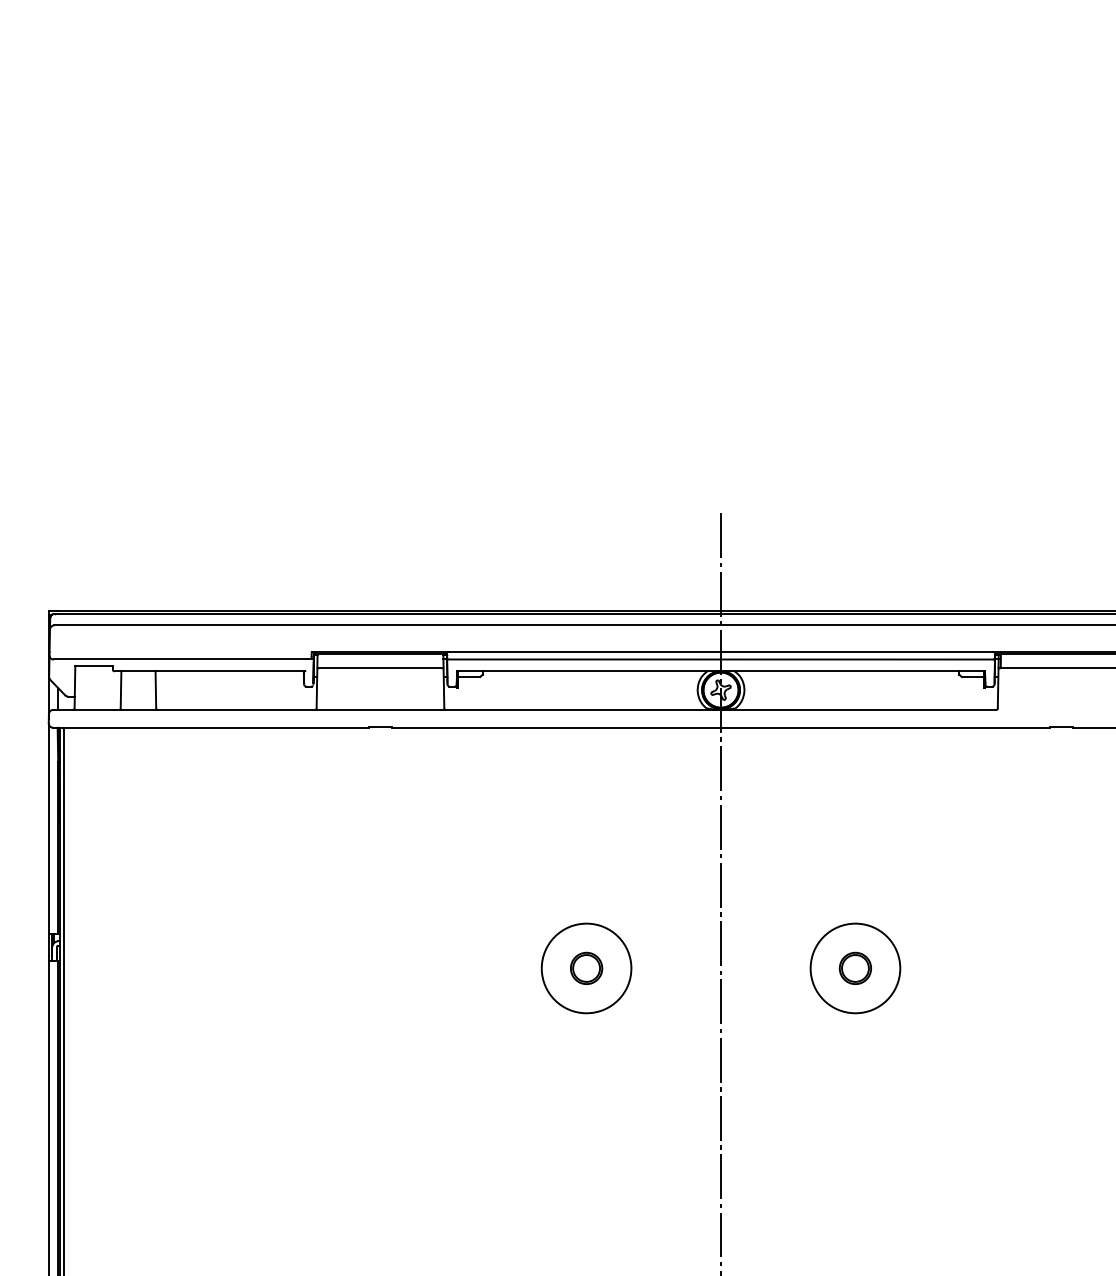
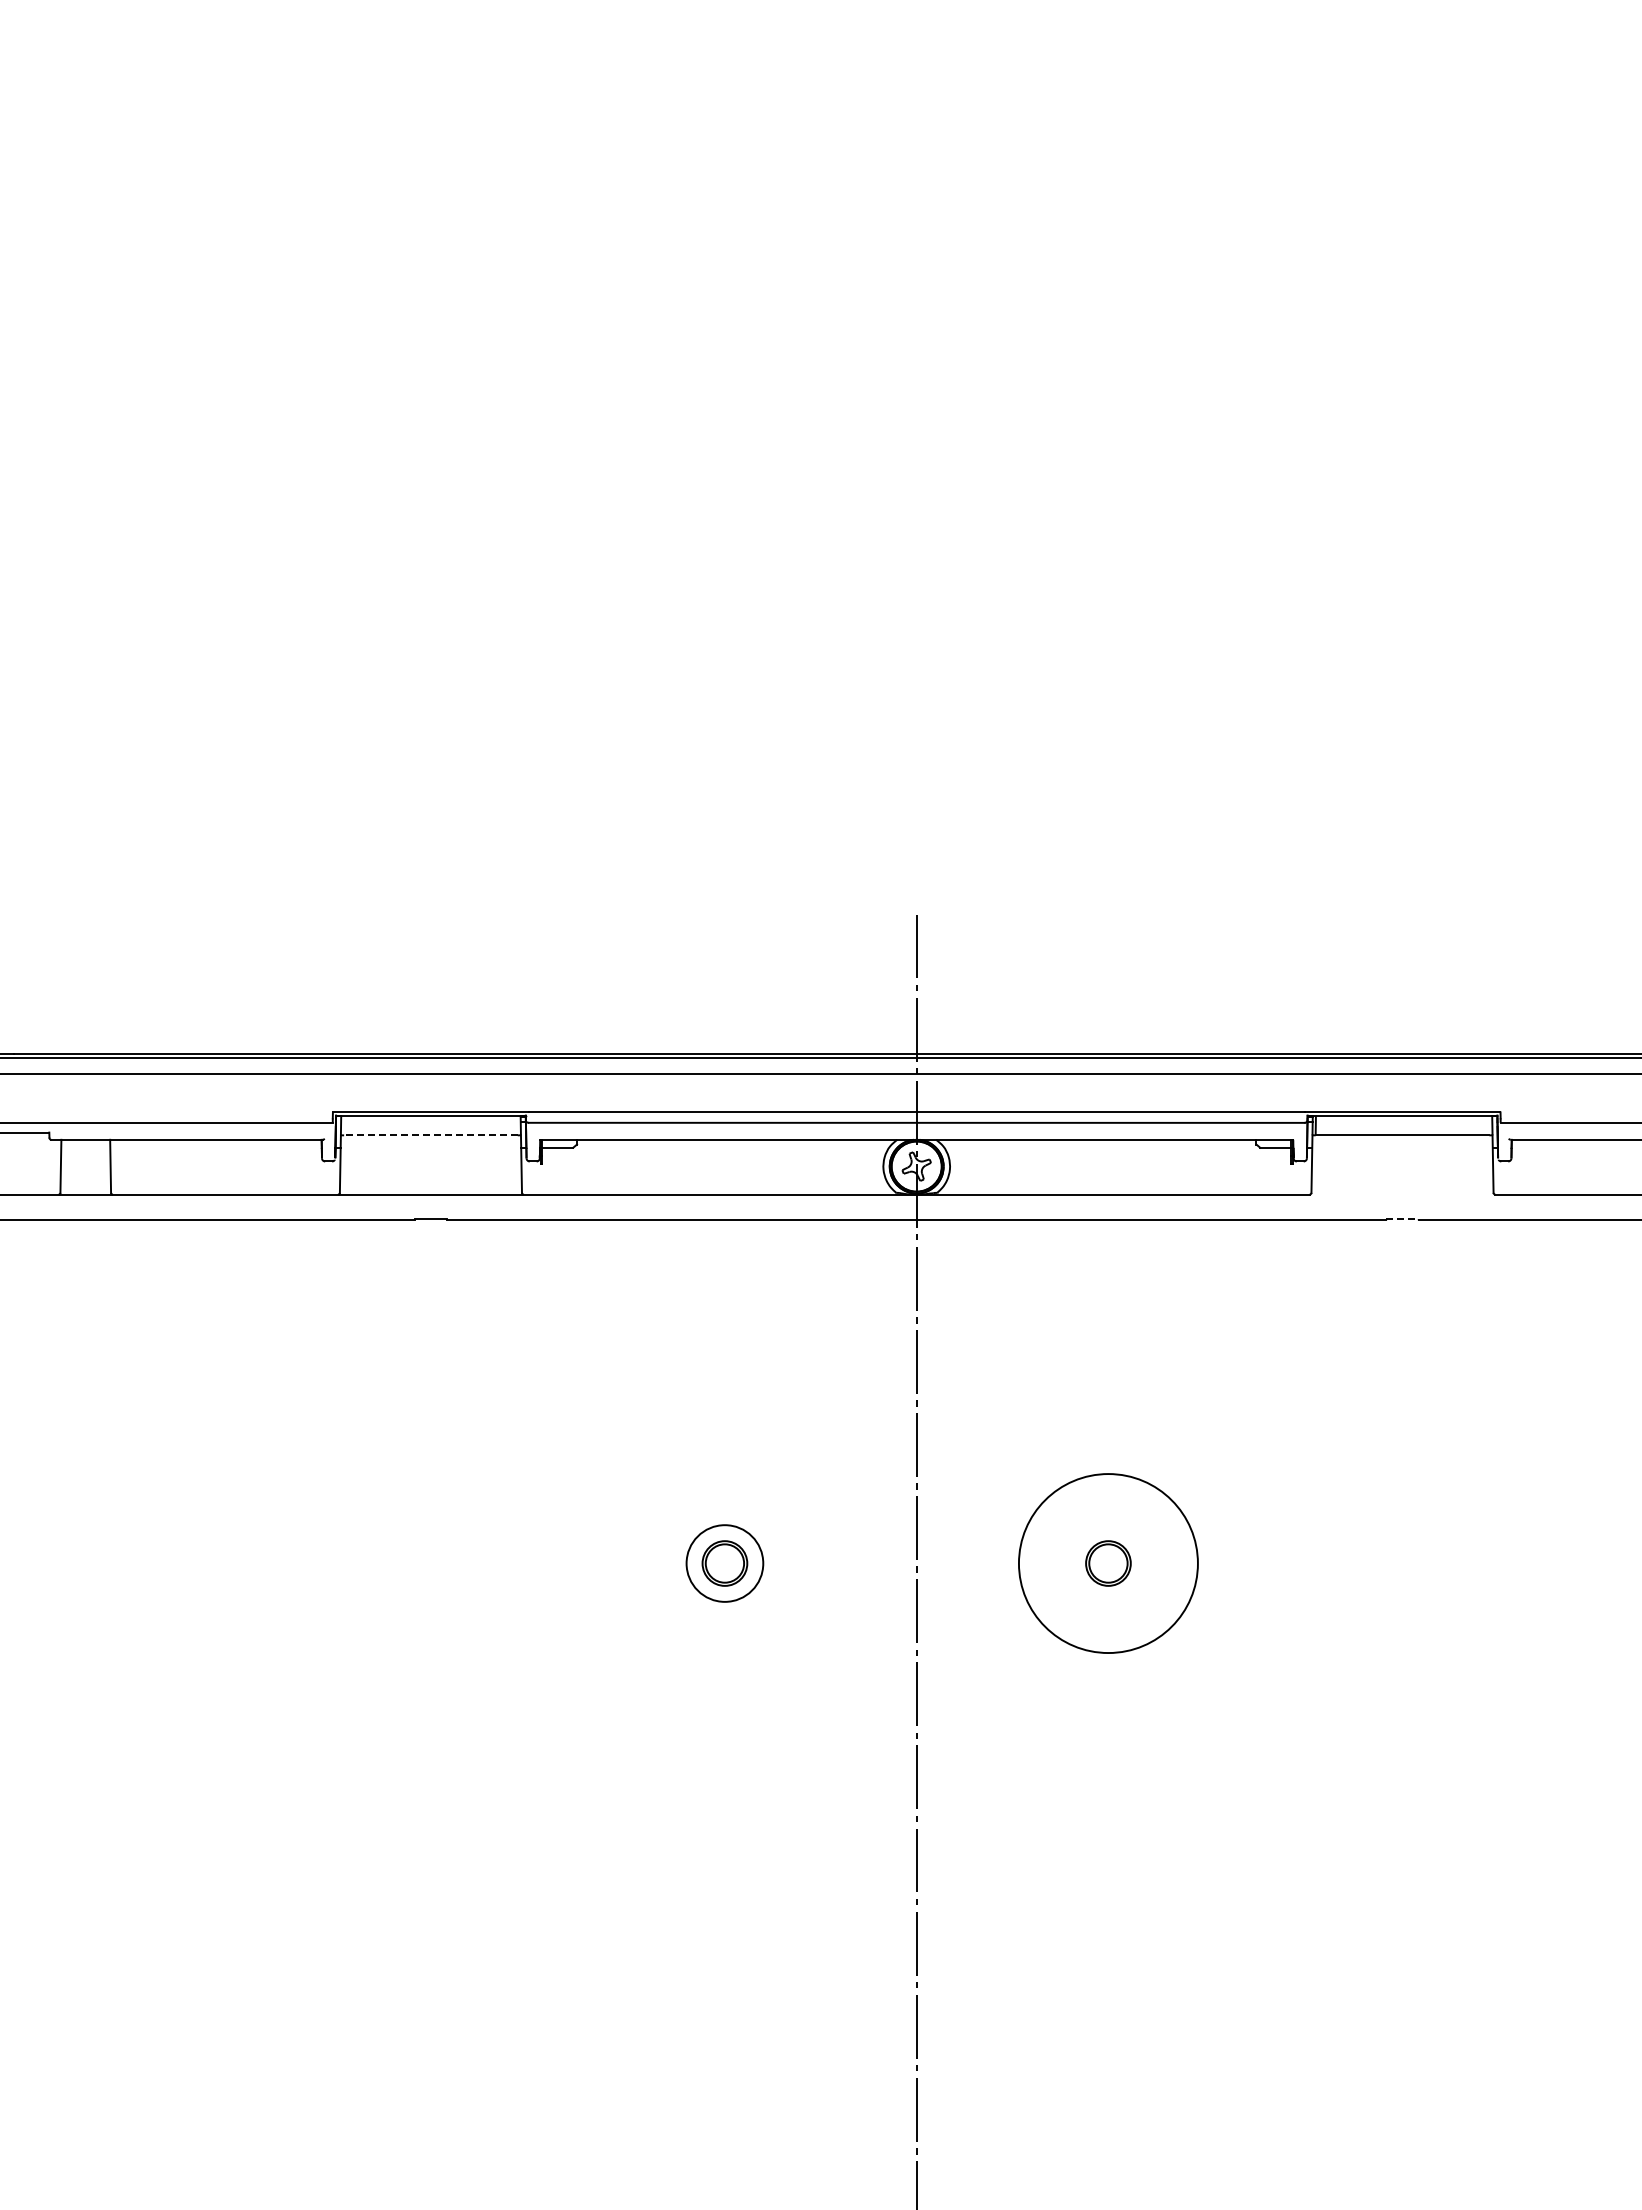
line: (380, 668) -> (430, 1135), solid -> dashed
line: (1062, 727) -> (1403, 1219), solid -> dashed
circle: (586, 968) -> (724, 1563), size x0.6
circle: (855, 968) -> (1108, 1563), size x1.4

